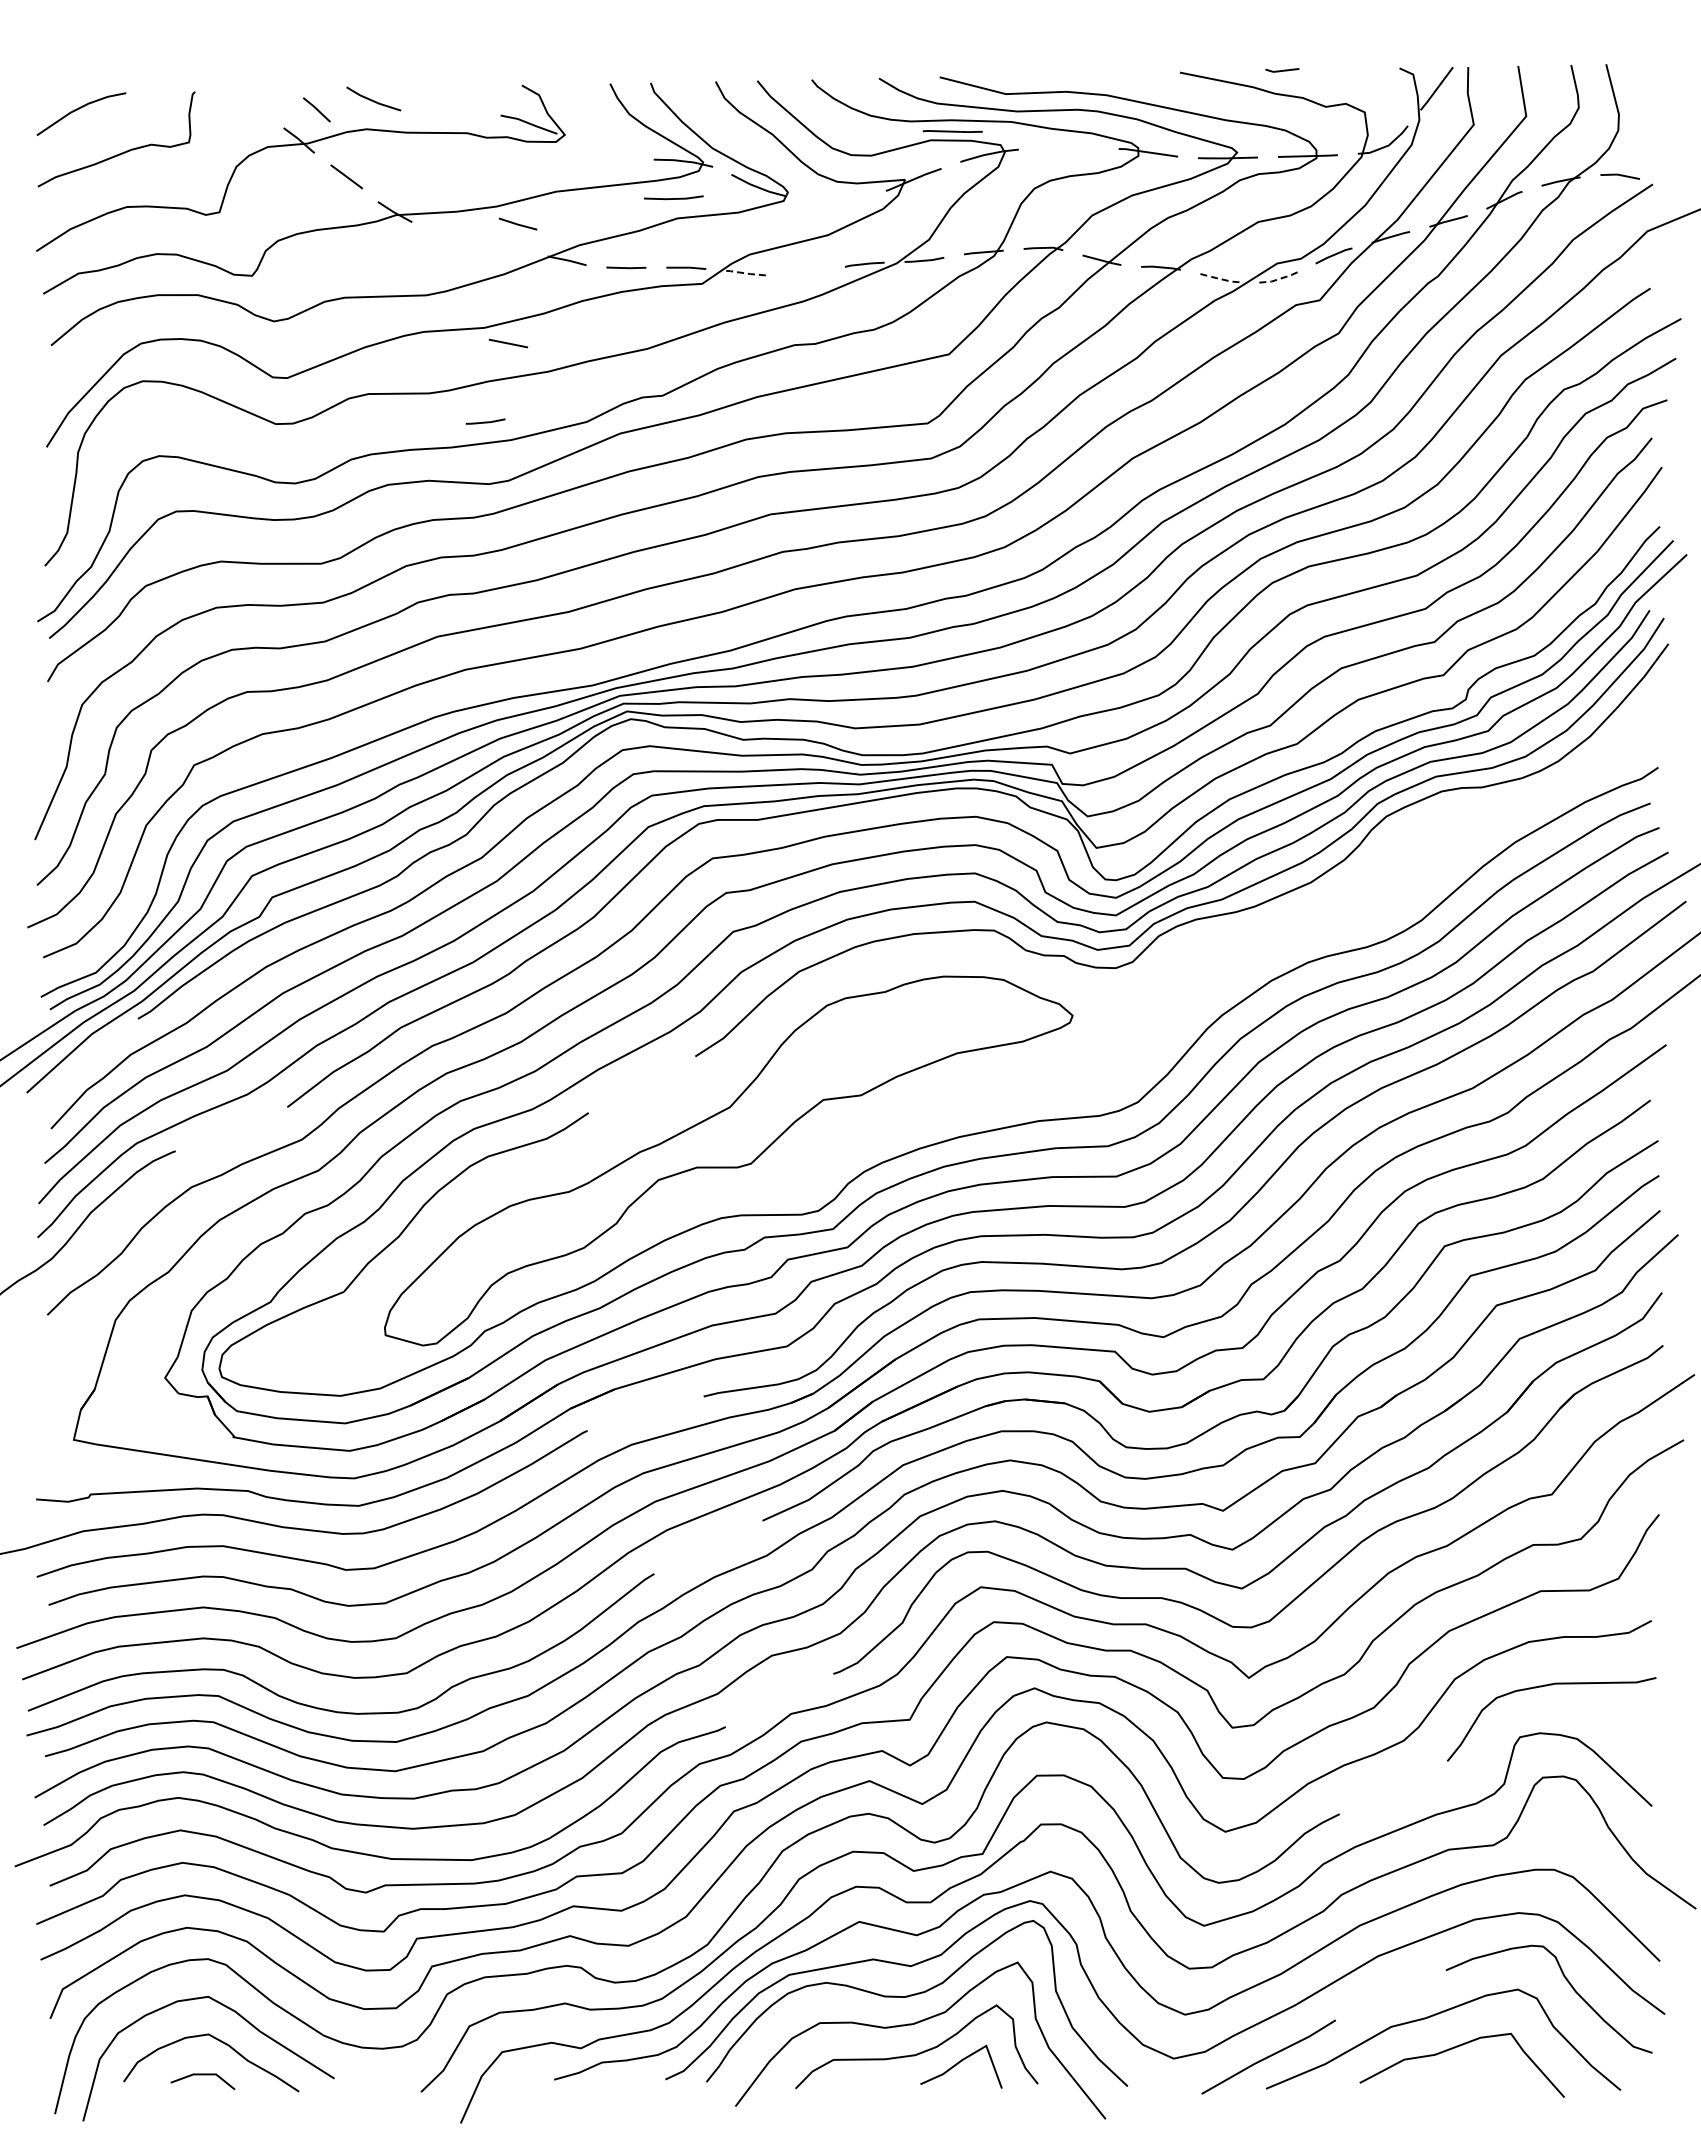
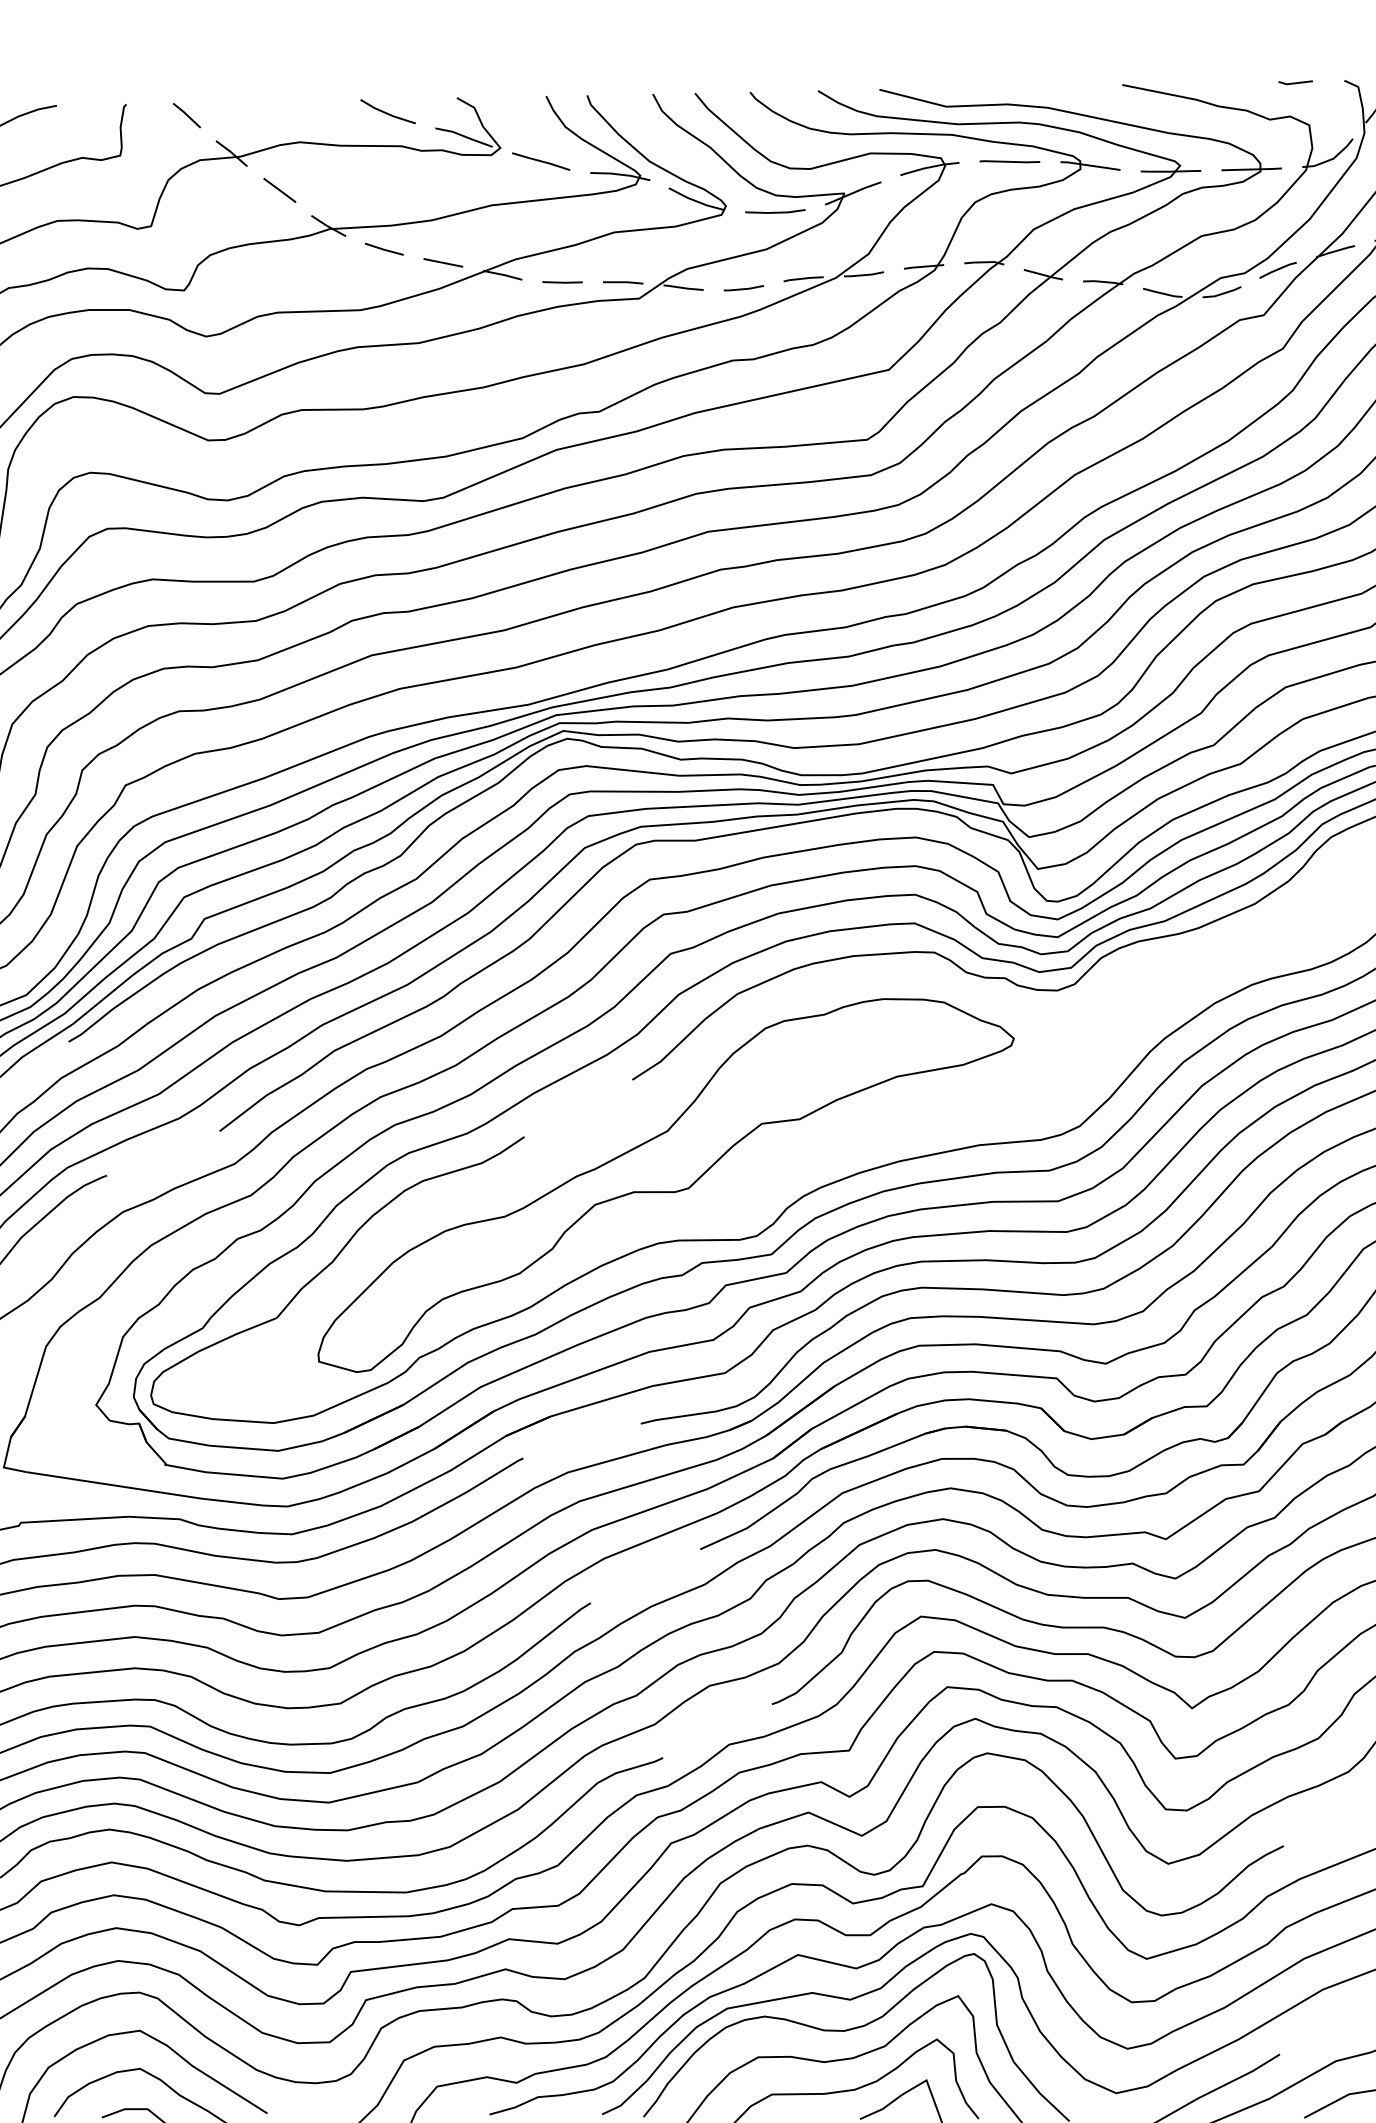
line: (1282, 70) -> (1295, 82), moved
line: (372, 99) -> (386, 112), moved
line: (316, 109) -> (186, 115), moved
line: (952, 131) -> (1009, 161), moved
line: (604, 148) -> (540, 161), added
line: (673, 198) -> (775, 212), moved
line: (517, 223) -> (383, 248), moved
line: (745, 273) -> (683, 288), dashed -> solid
line: (1219, 278) -> (1162, 293), dashed -> solid
line: (1278, 279) -> (1222, 294), dashed -> solid
line: (507, 343) -> (442, 262), moved
line: (485, 421) -> (743, 288), moved

